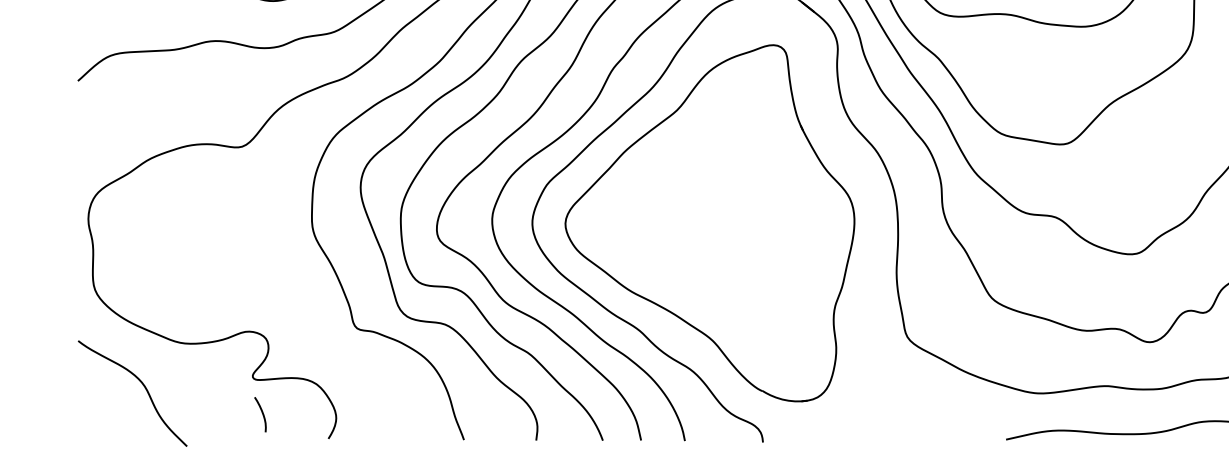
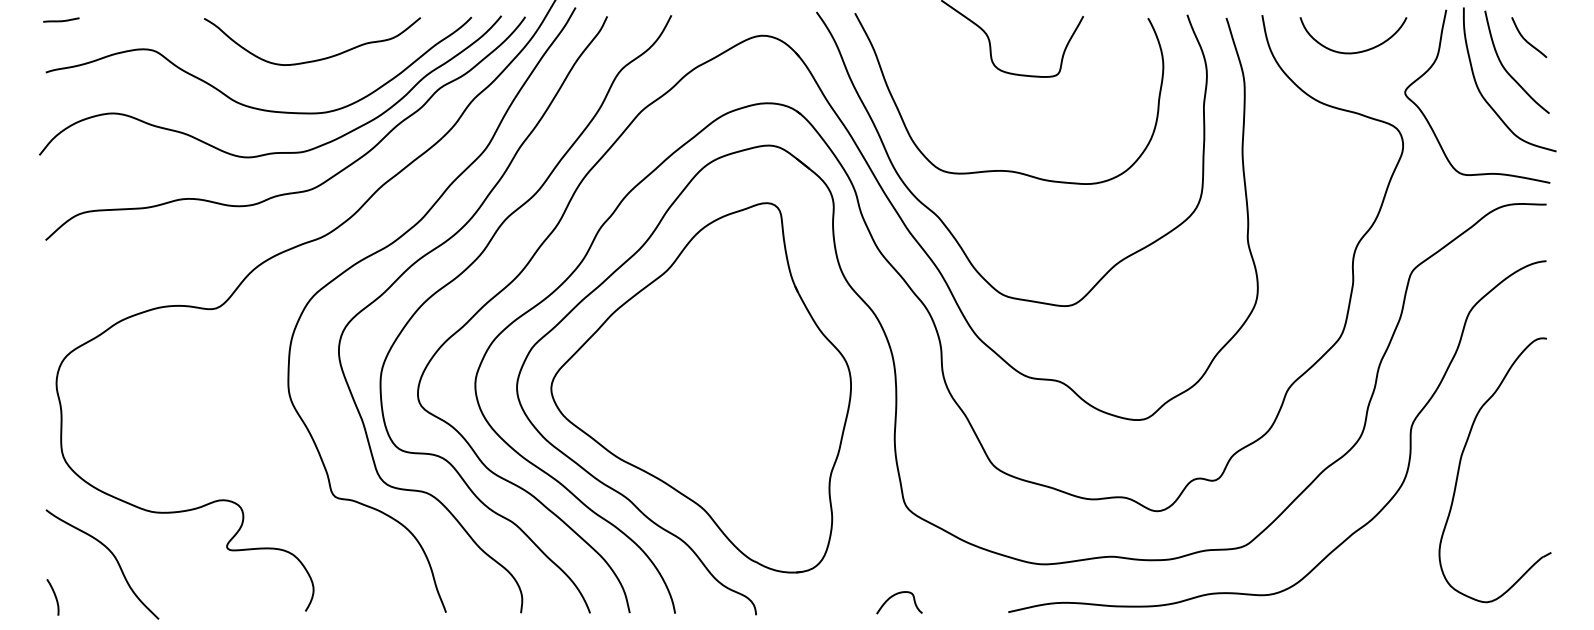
curve: (261, 413) -> (54, 596), moved
curve: (900, 422) -> (898, 594), added

